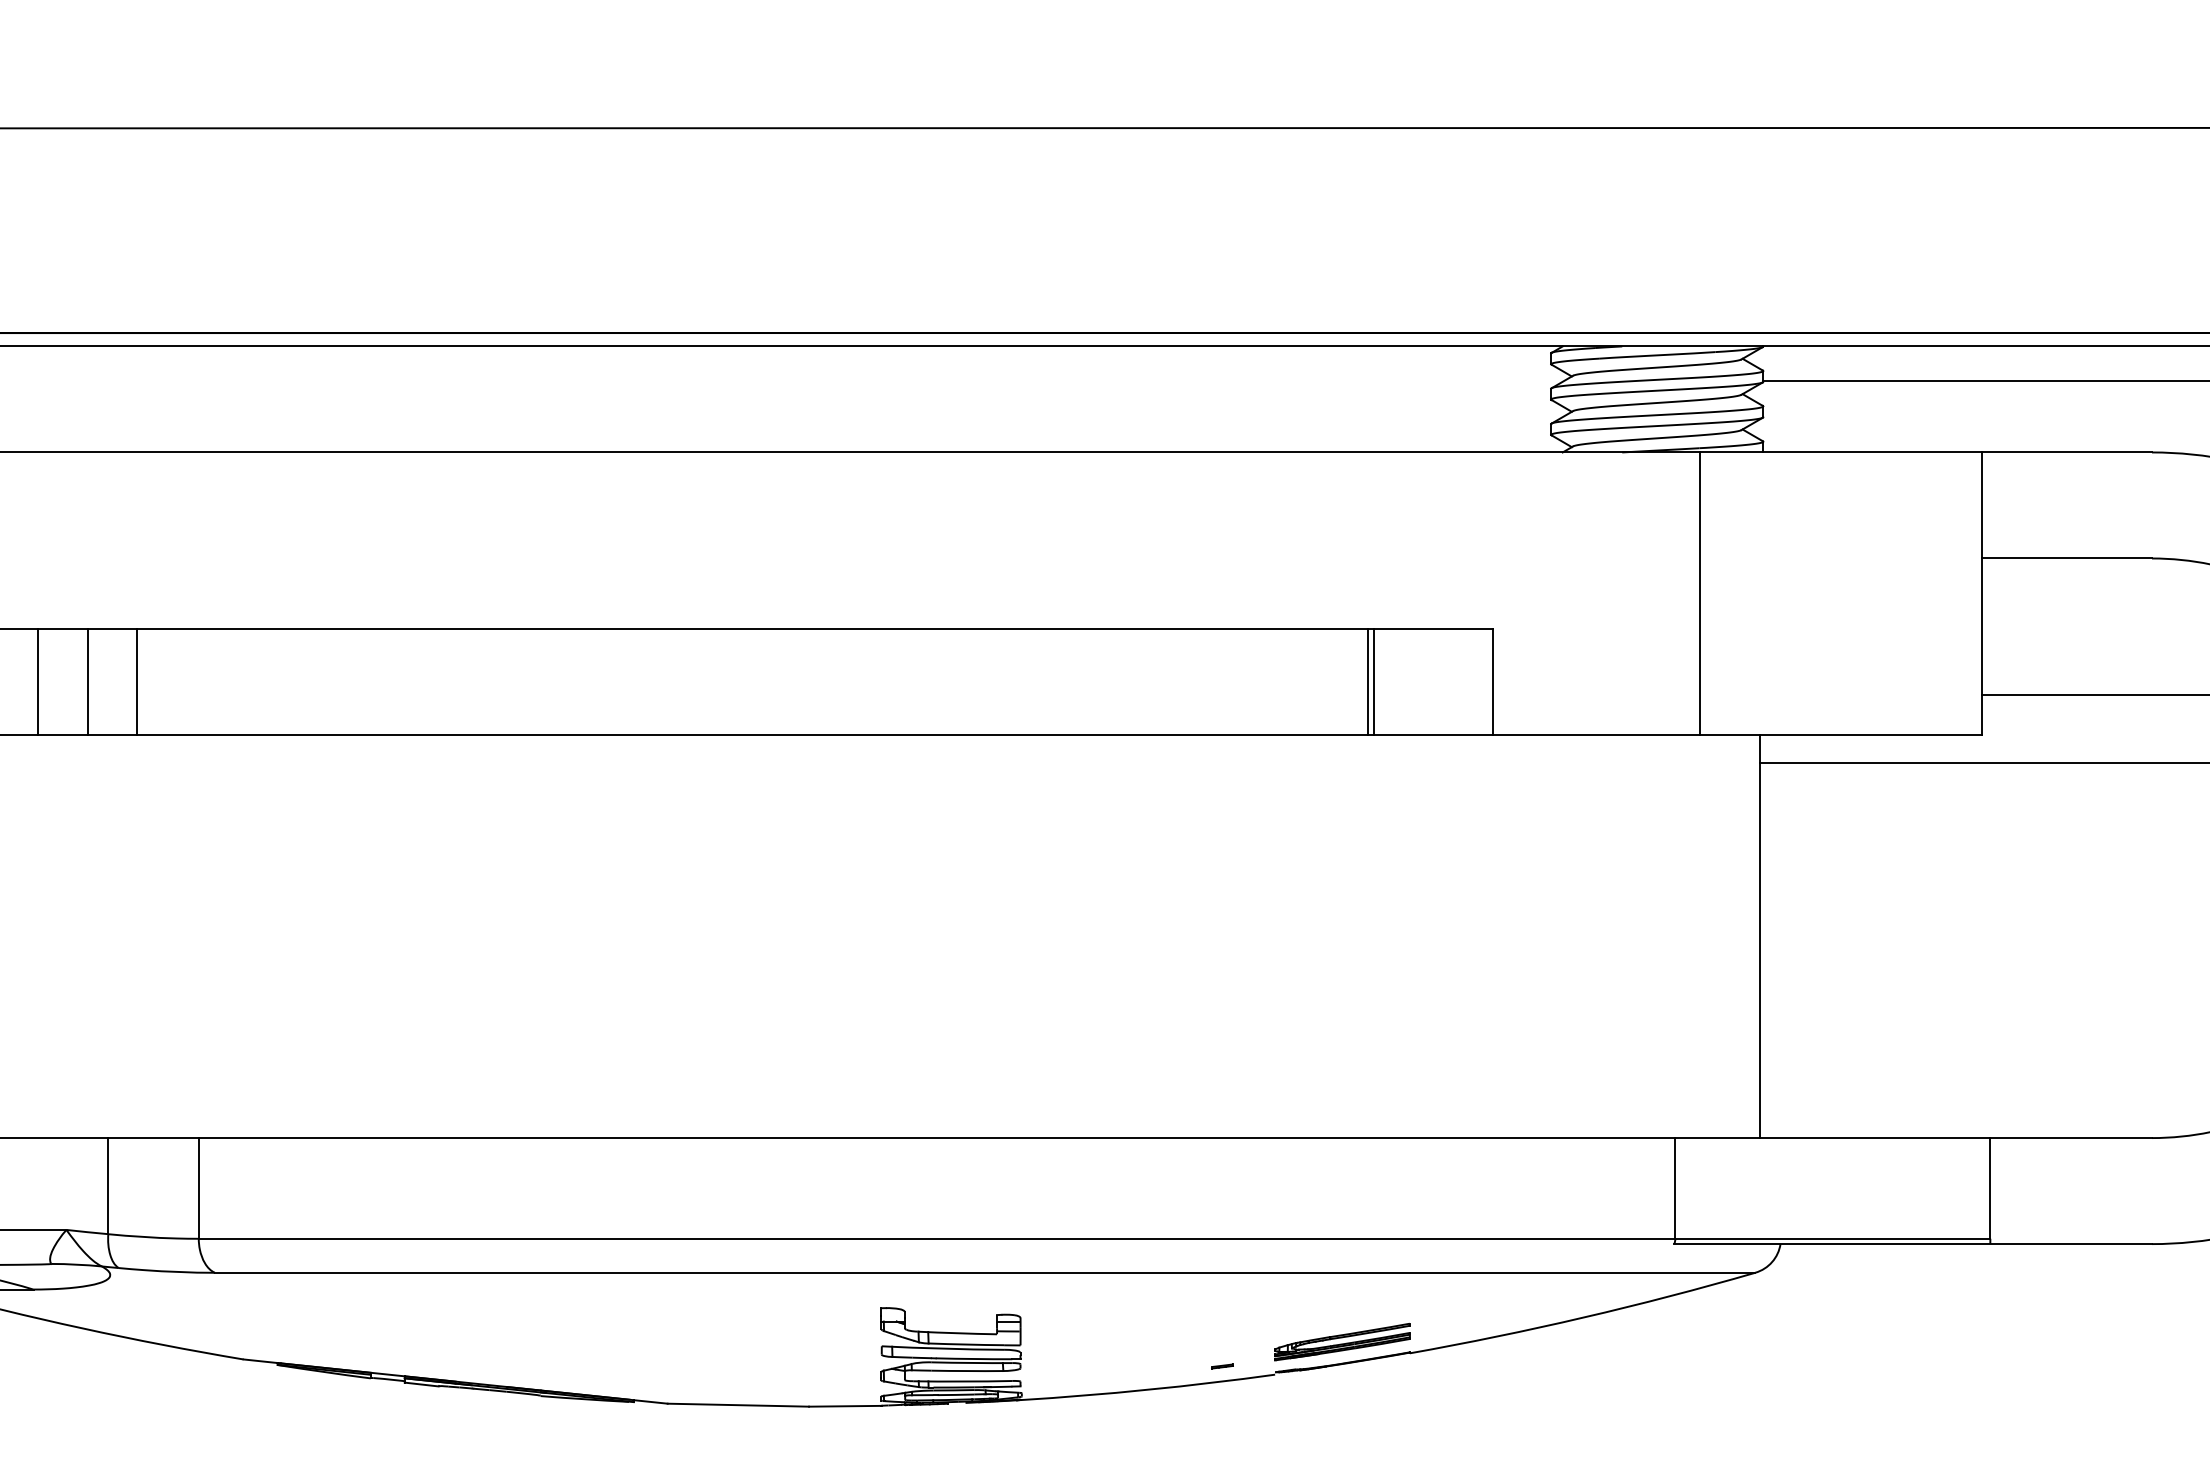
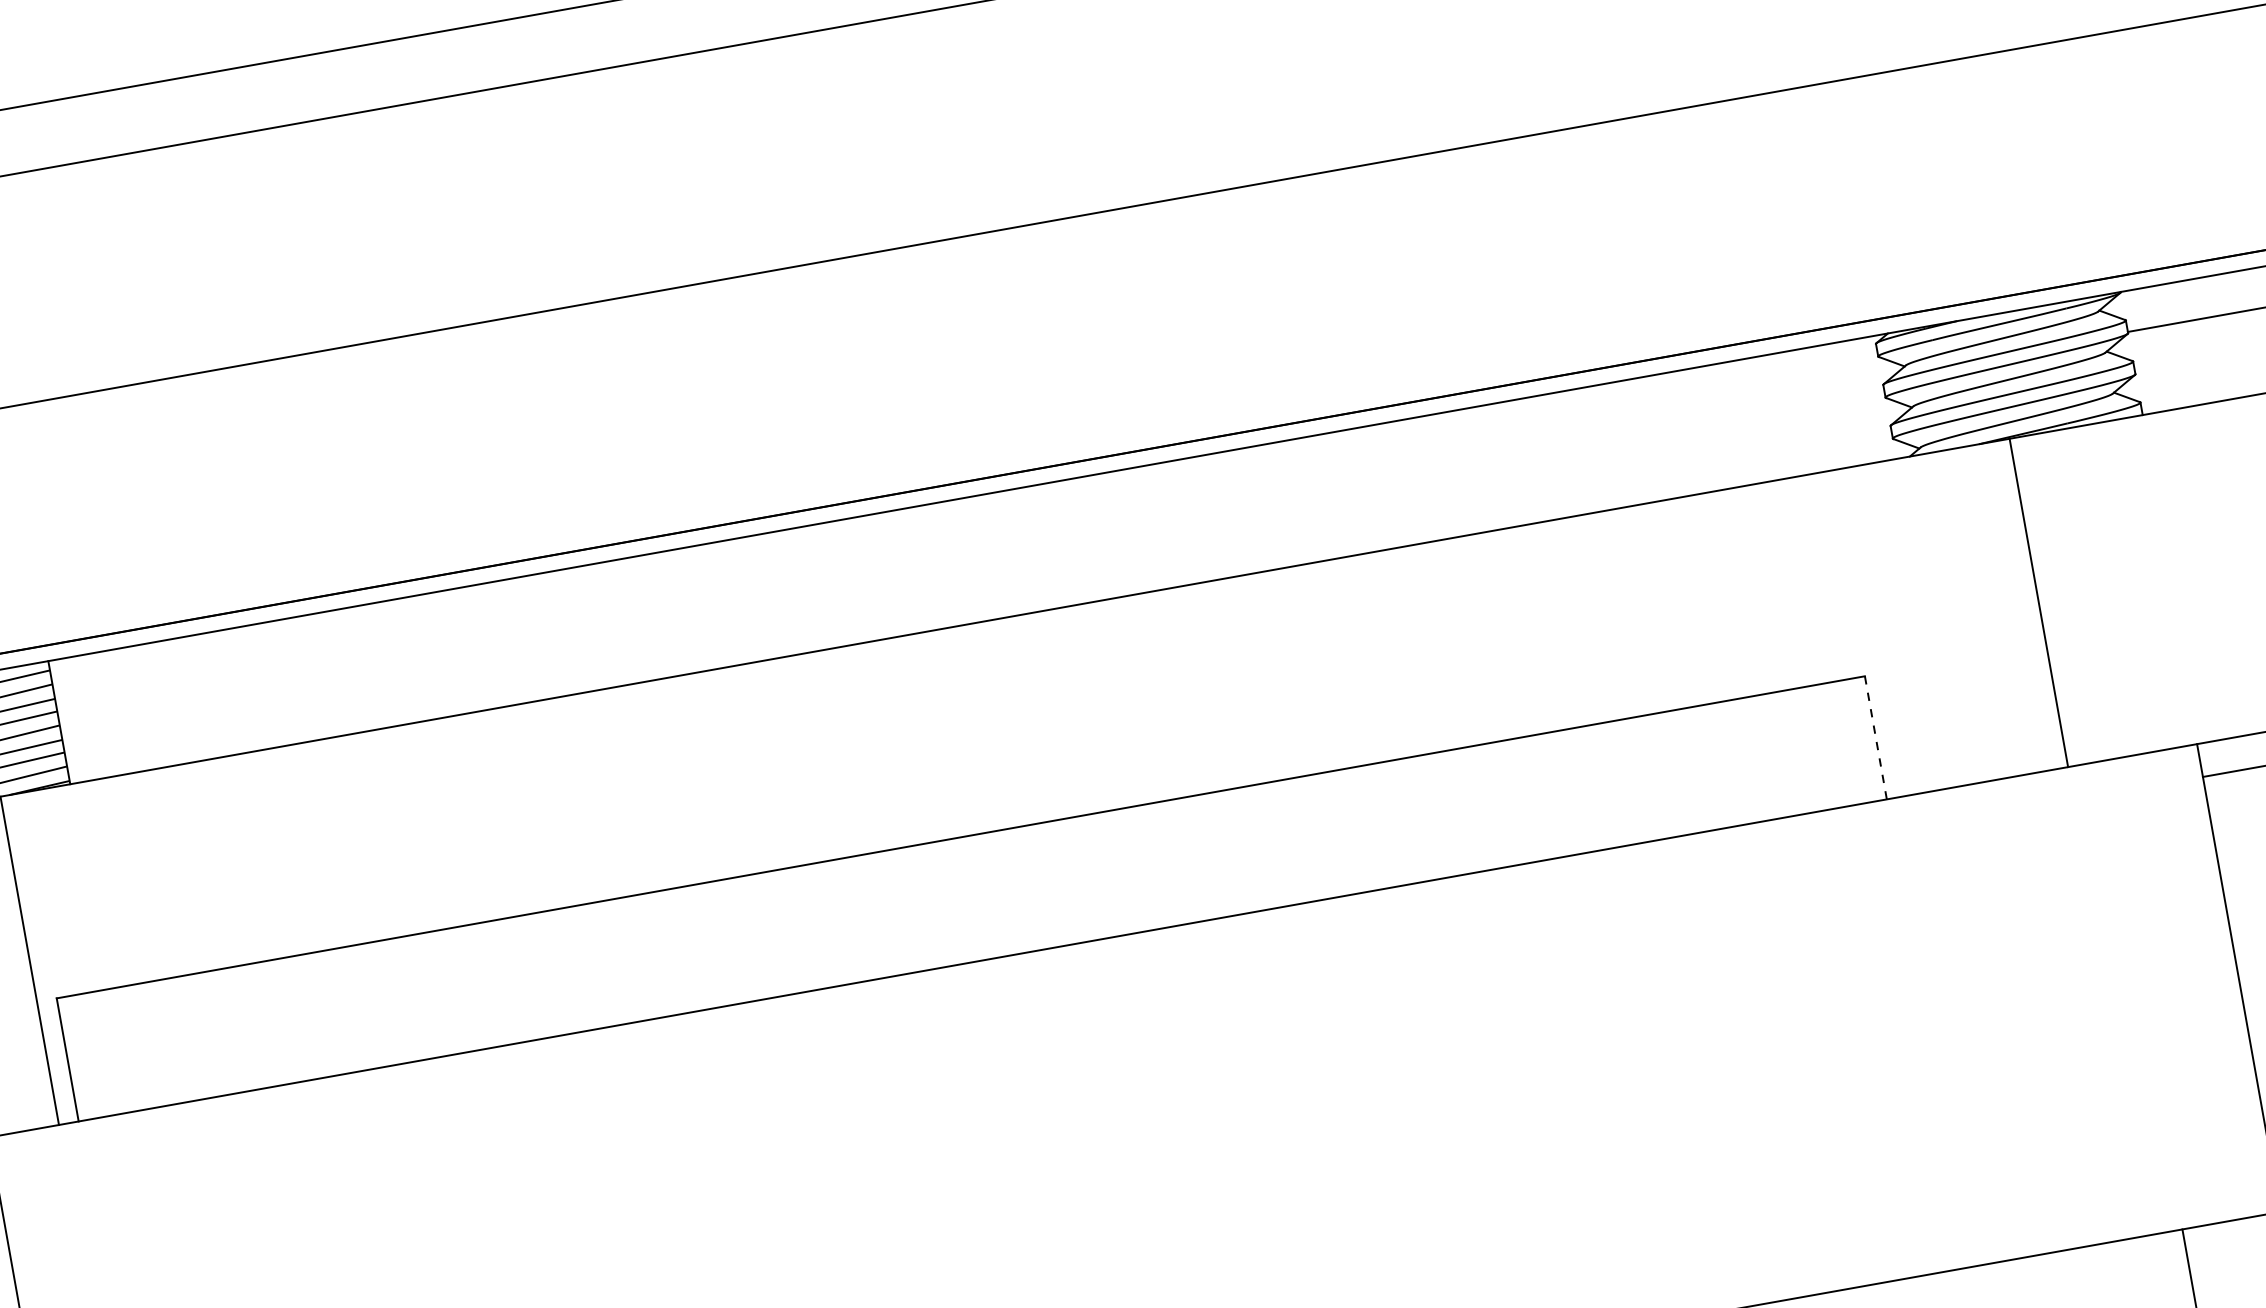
line: (1699, 593) -> (2038, 602), moved
line: (38, 682) -> (187, 1038), removed
line: (87, 682) -> (244, 1028), removed
line: (137, 682) -> (302, 1018), removed
line: (1367, 682) -> (1730, 764), removed
line: (1374, 682) -> (1738, 762), removed
line: (1492, 682) -> (1875, 738), solid -> dashed

